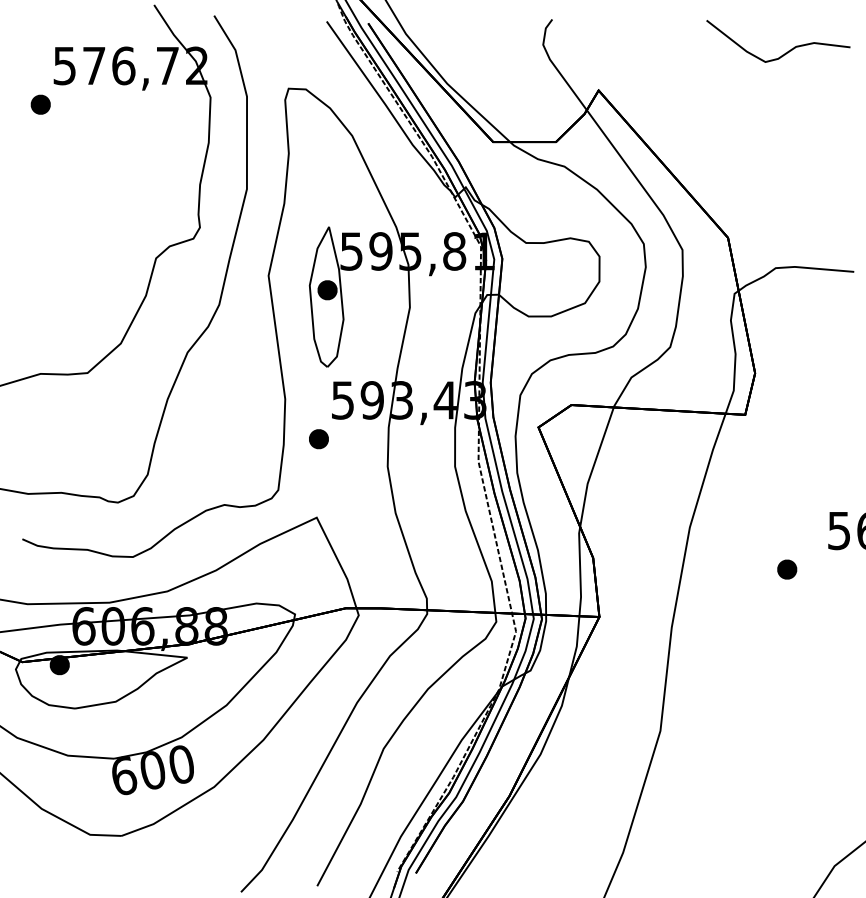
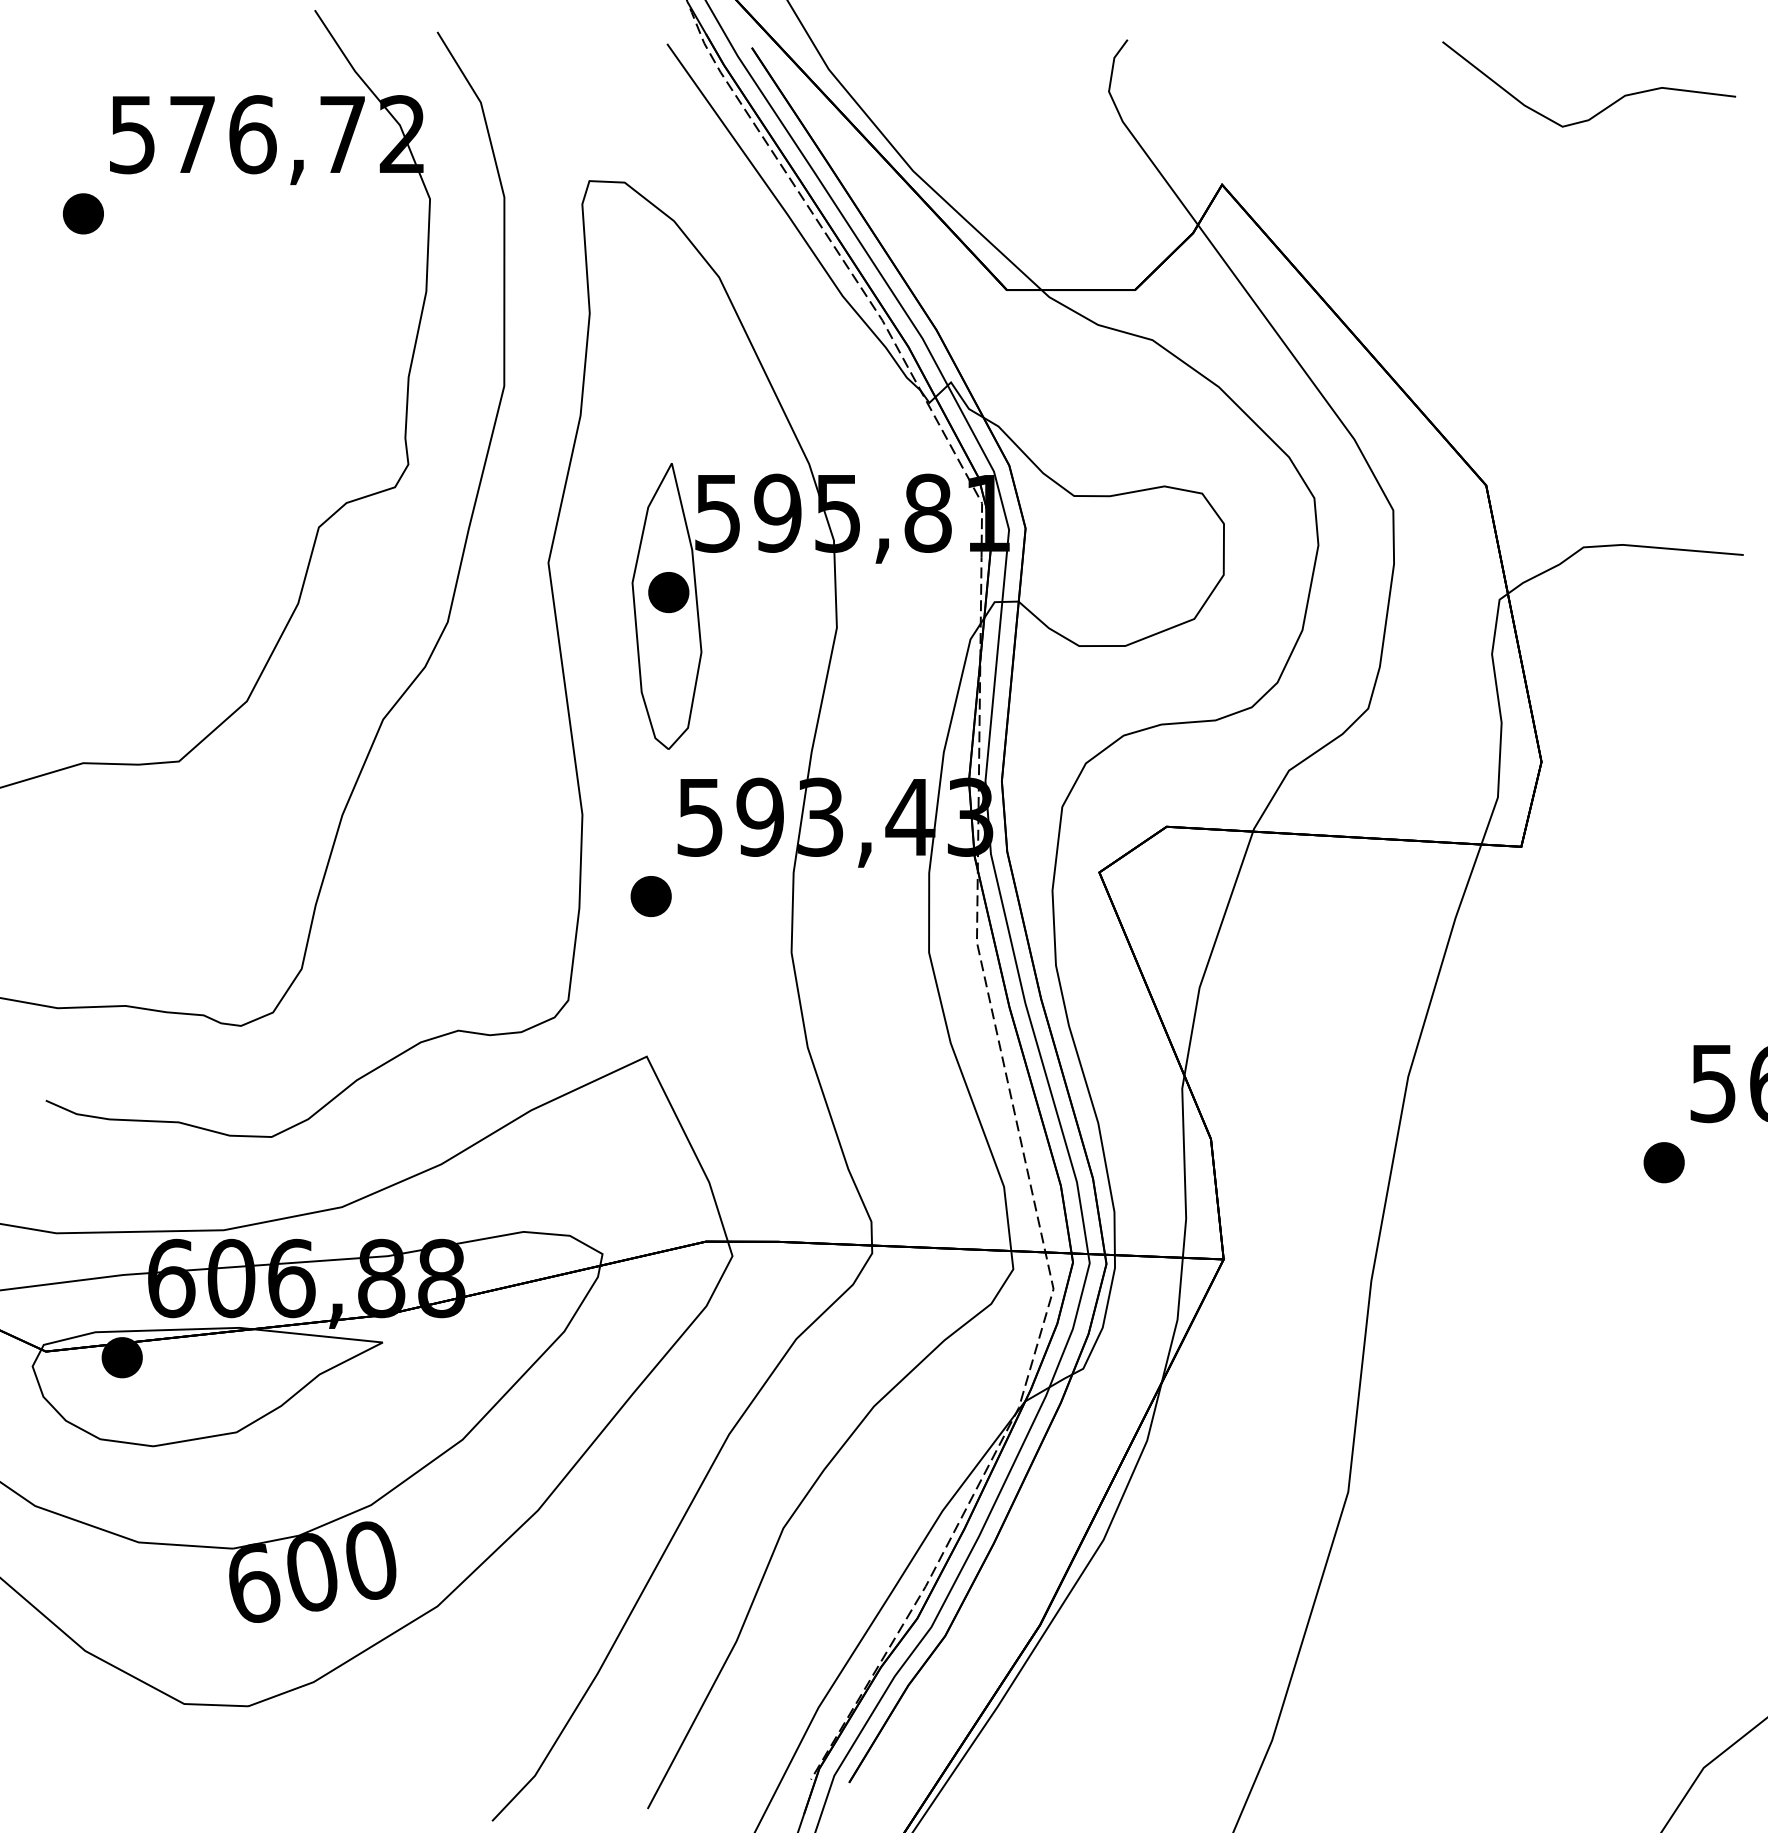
part: (787, 569) -> (1664, 1162), moved

